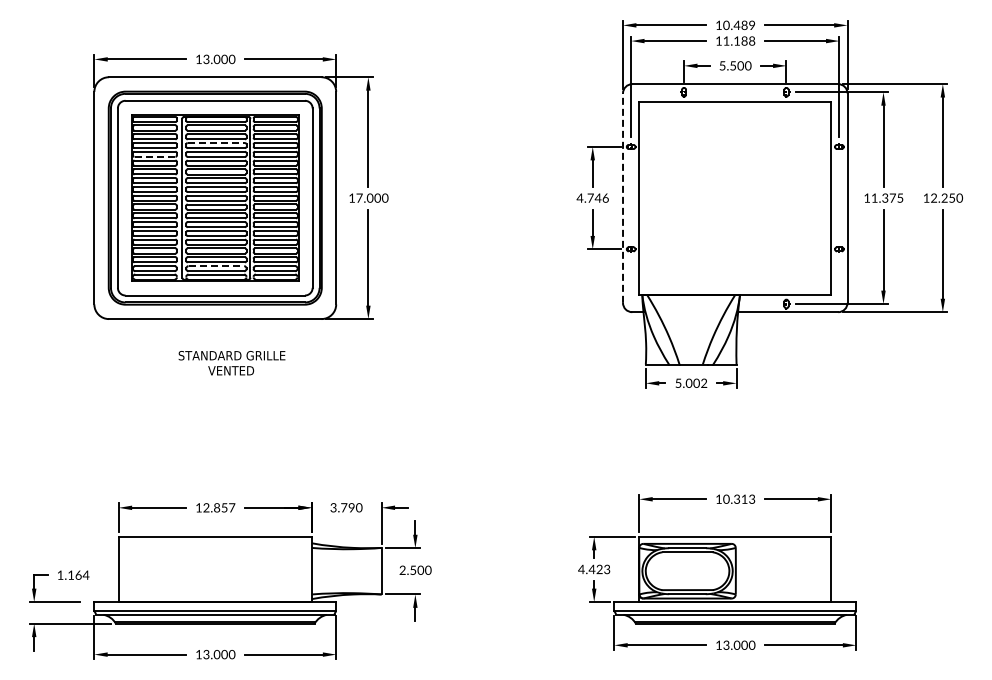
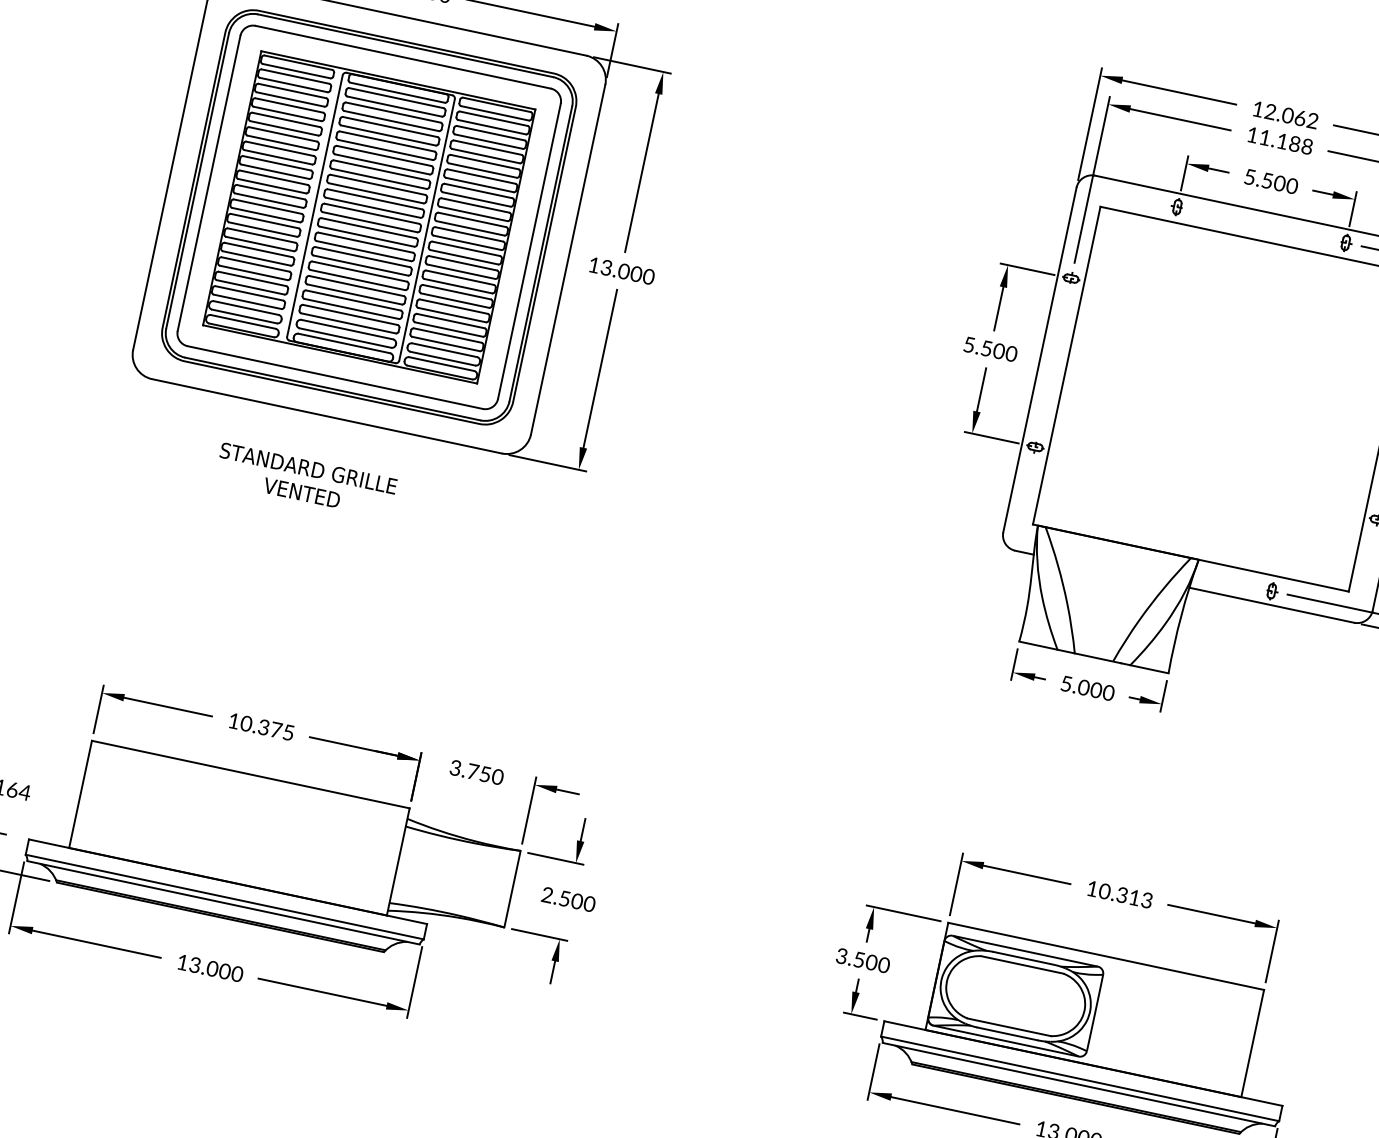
text: (739, 24) -> (1292, 115), 10.489 -> 12.062
line: (216, 143) -> (390, 127), dashed -> solid
line: (154, 156) -> (283, 127), dashed -> solid
text: (359, 197) -> (606, 266), 17.000 -> 13.000
text: (592, 197) -> (989, 348), 4.746 -> 5.500
line: (623, 198) -> (1040, 360), dashed -> solid
line: (216, 266) -> (347, 330), dashed -> solid
text: (231, 363) -> (304, 481), moved
text: (703, 384) -> (1107, 694), 5.002 -> 5.000
text: (219, 507) -> (268, 727), 12.857 -> 10.375
text: (351, 507) -> (485, 773), 3.790 -> 3.750
text: (594, 569) -> (863, 960), 4.423 -> 3.500

